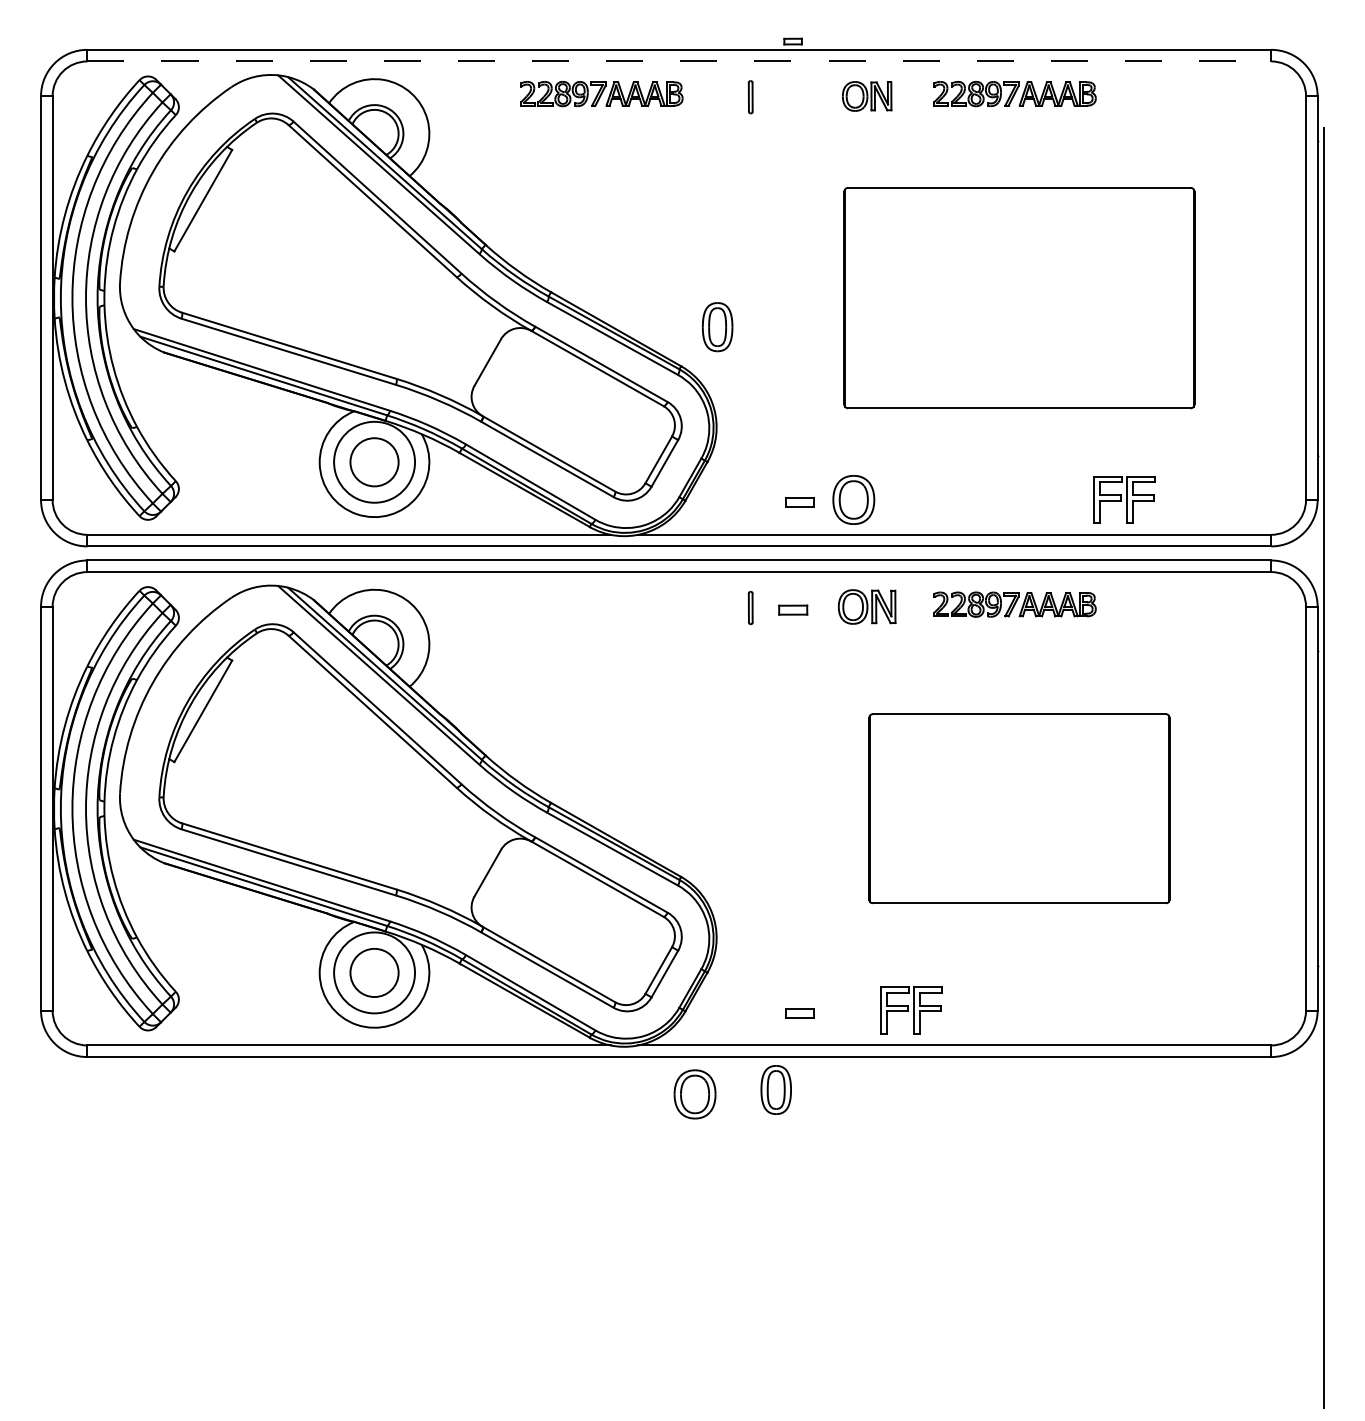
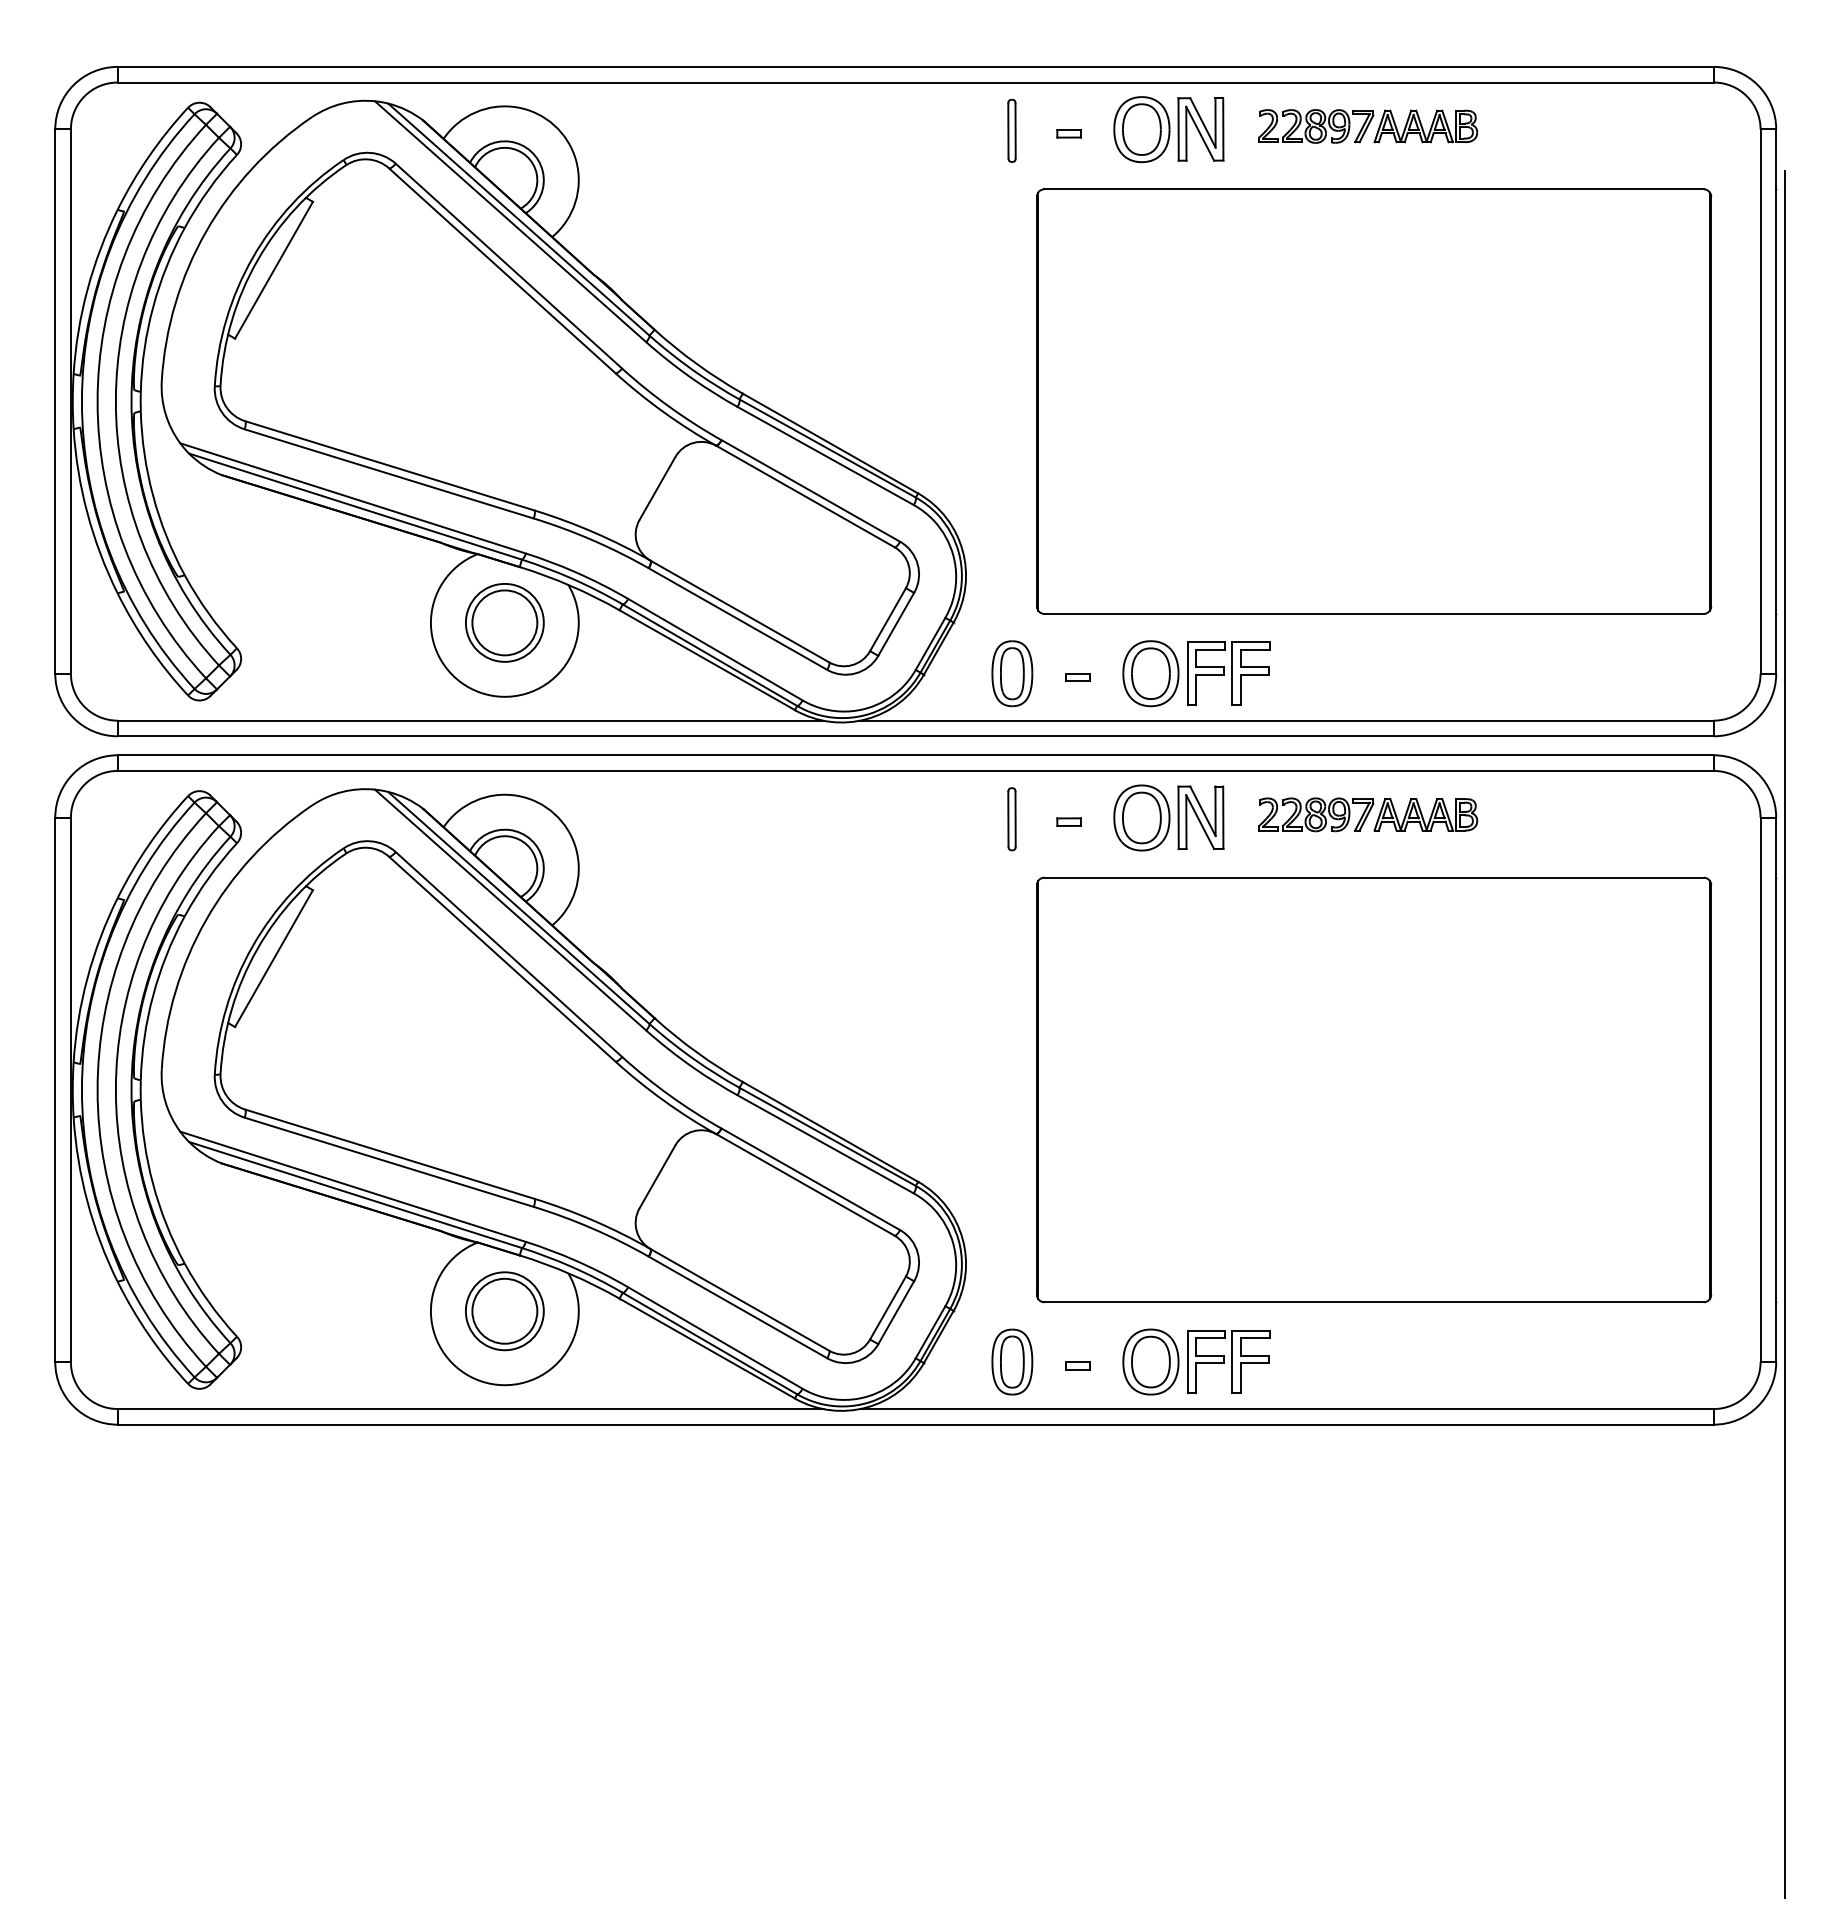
part: (792, 41) -> (1068, 133), moved
line: (679, 61) -> (916, 82), dashed -> solid
part: (602, 94) -> (811, 126), removed
part: (866, 96) -> (1168, 129), size x1.67
part: (750, 97) -> (1011, 130), size x1.43
part: (1019, 298) -> (1374, 401), size x1.43
part: (717, 326) -> (1012, 673), moved
circle: (374, 461) -> (504, 622), size x0.71
part: (1124, 499) -> (1228, 673), moved
part: (799, 502) -> (1077, 677), size x0.62
part: (866, 606) -> (1168, 817), size x1.43
part: (750, 608) -> (1011, 819), size x1.43
part: (792, 609) -> (1068, 821), size x0.62
part: (1019, 808) -> (1374, 1089), size x1.67
circle: (374, 973) -> (504, 1311), size x0.71
part: (799, 1013) -> (1077, 1365), size x0.62
part: (776, 1089) -> (1012, 1361), moved
part: (694, 1094) -> (1150, 1361), moved

